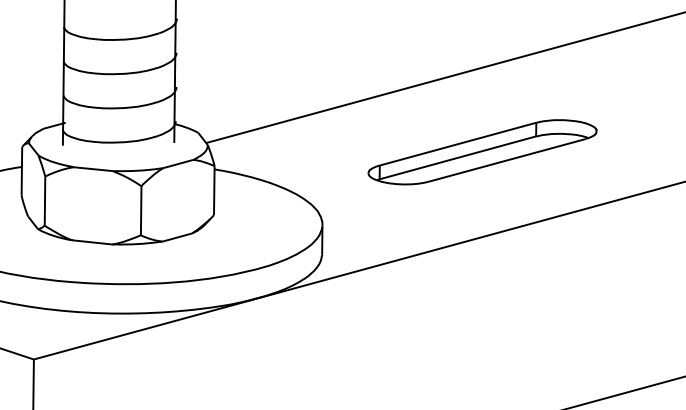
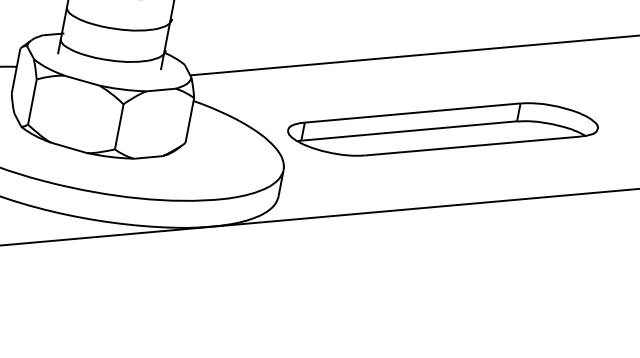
part: (482, 152) -> (442, 129), size x1.43

